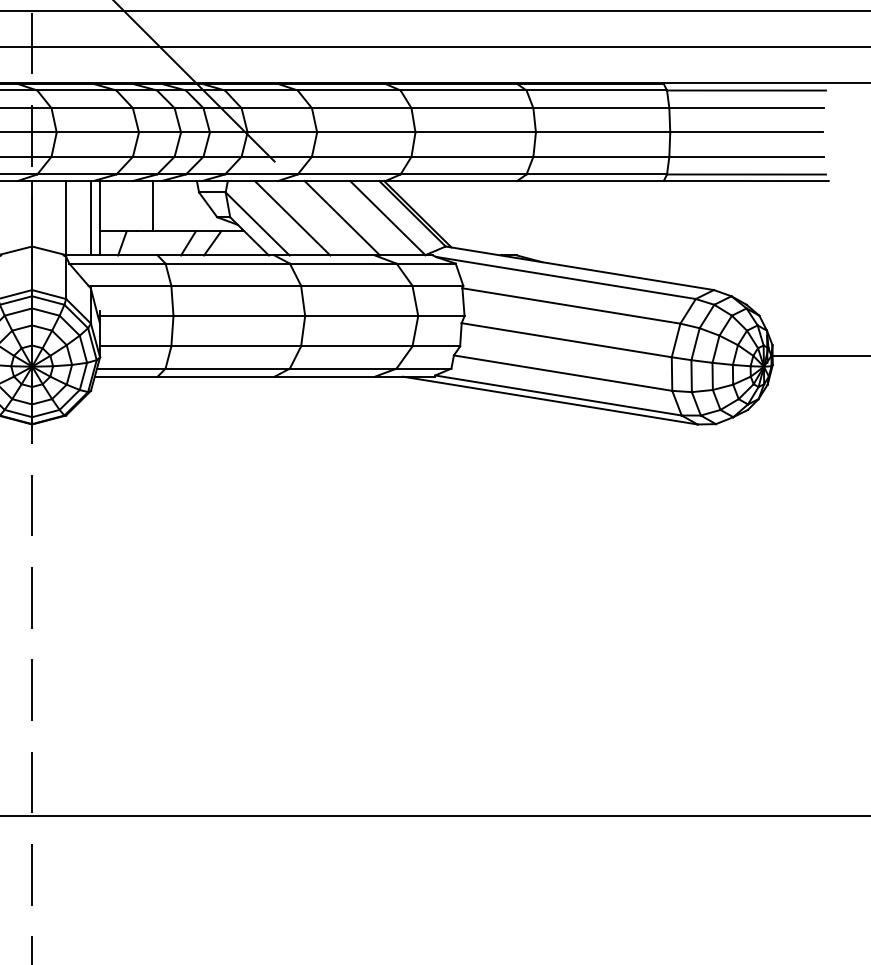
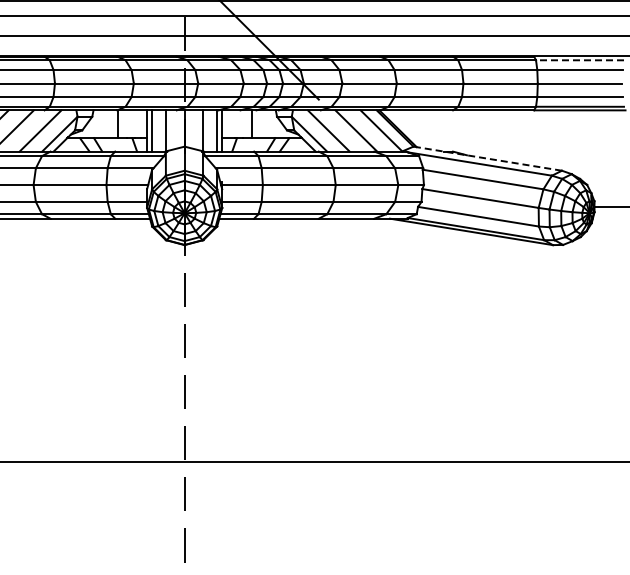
line: (747, 90) -> (580, 60), solid -> dashed
line: (579, 267) -> (487, 158), solid -> dashed

